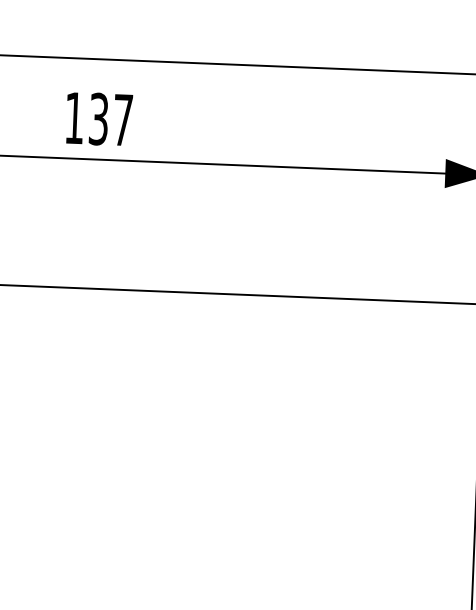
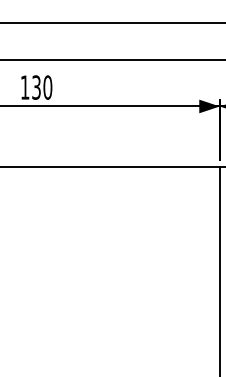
text: (122, 119) -> (47, 87), 137 -> 130

